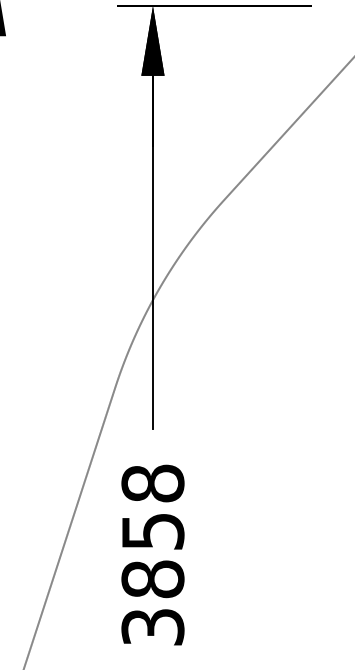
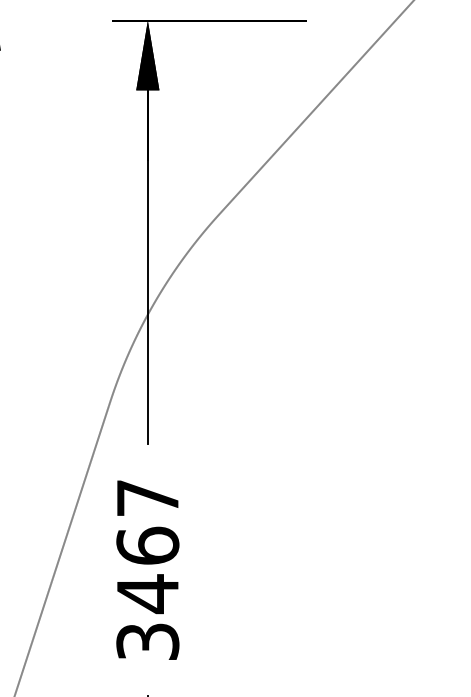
text: (152, 531) -> (147, 546), 3858 -> 3467

